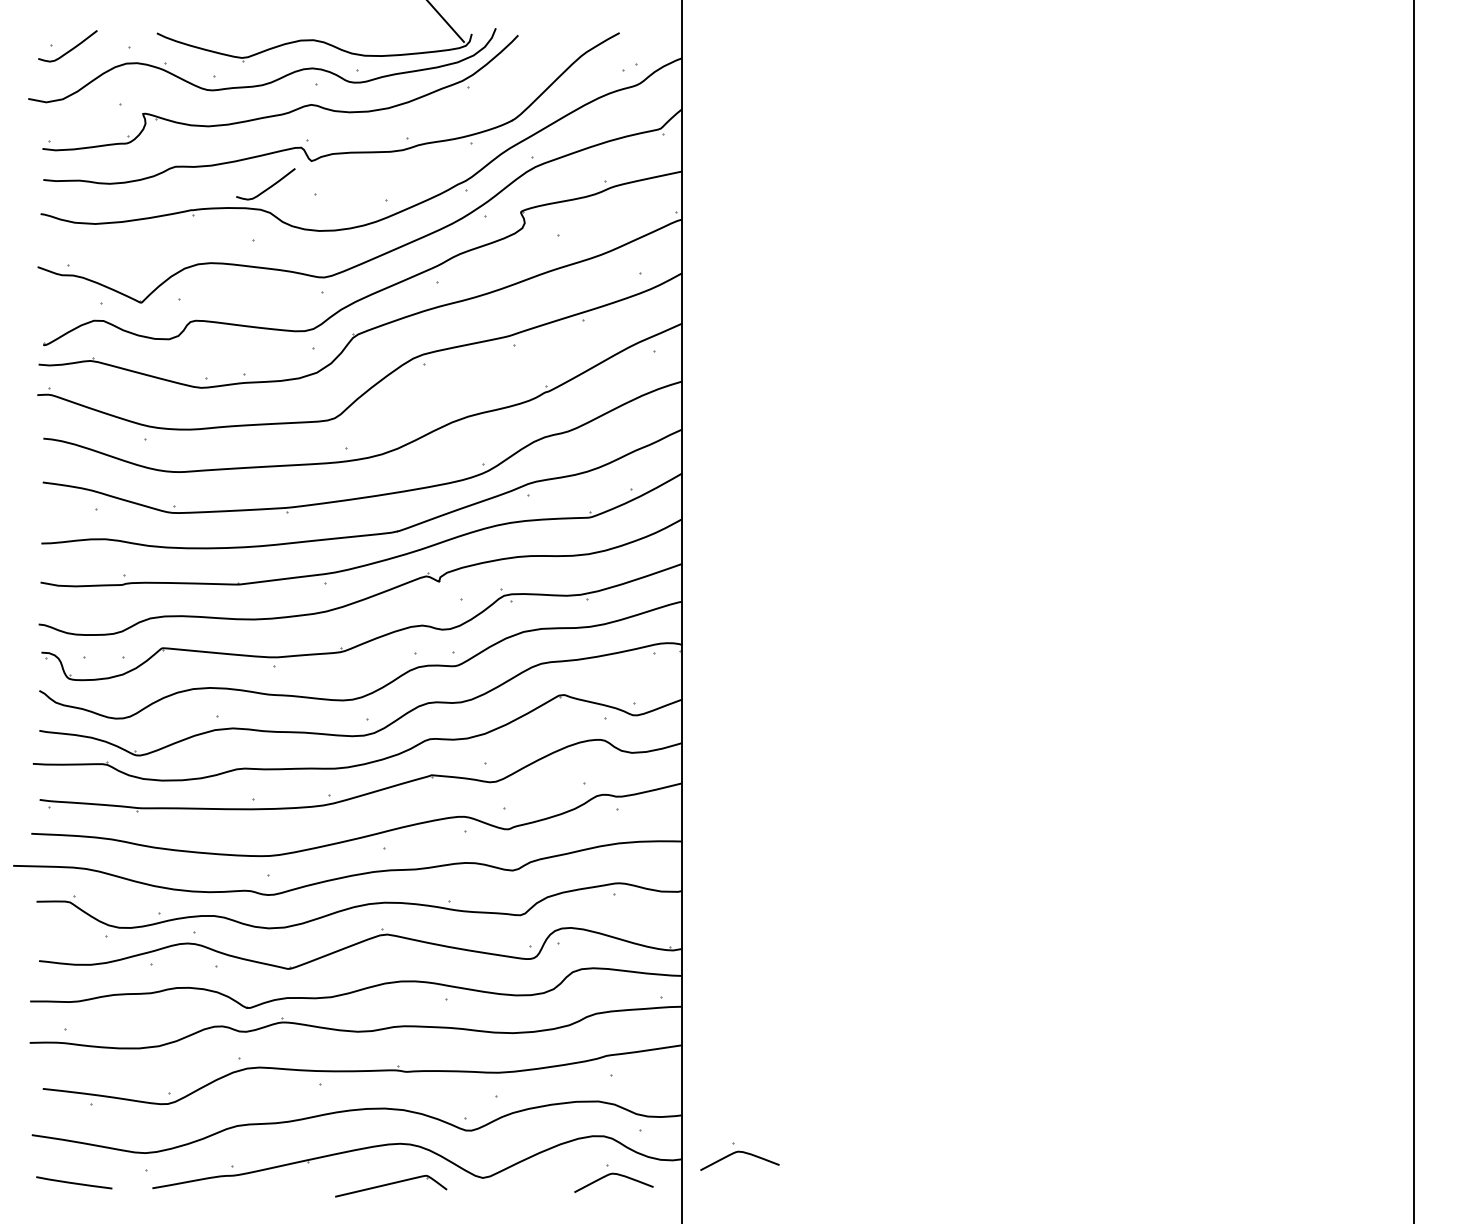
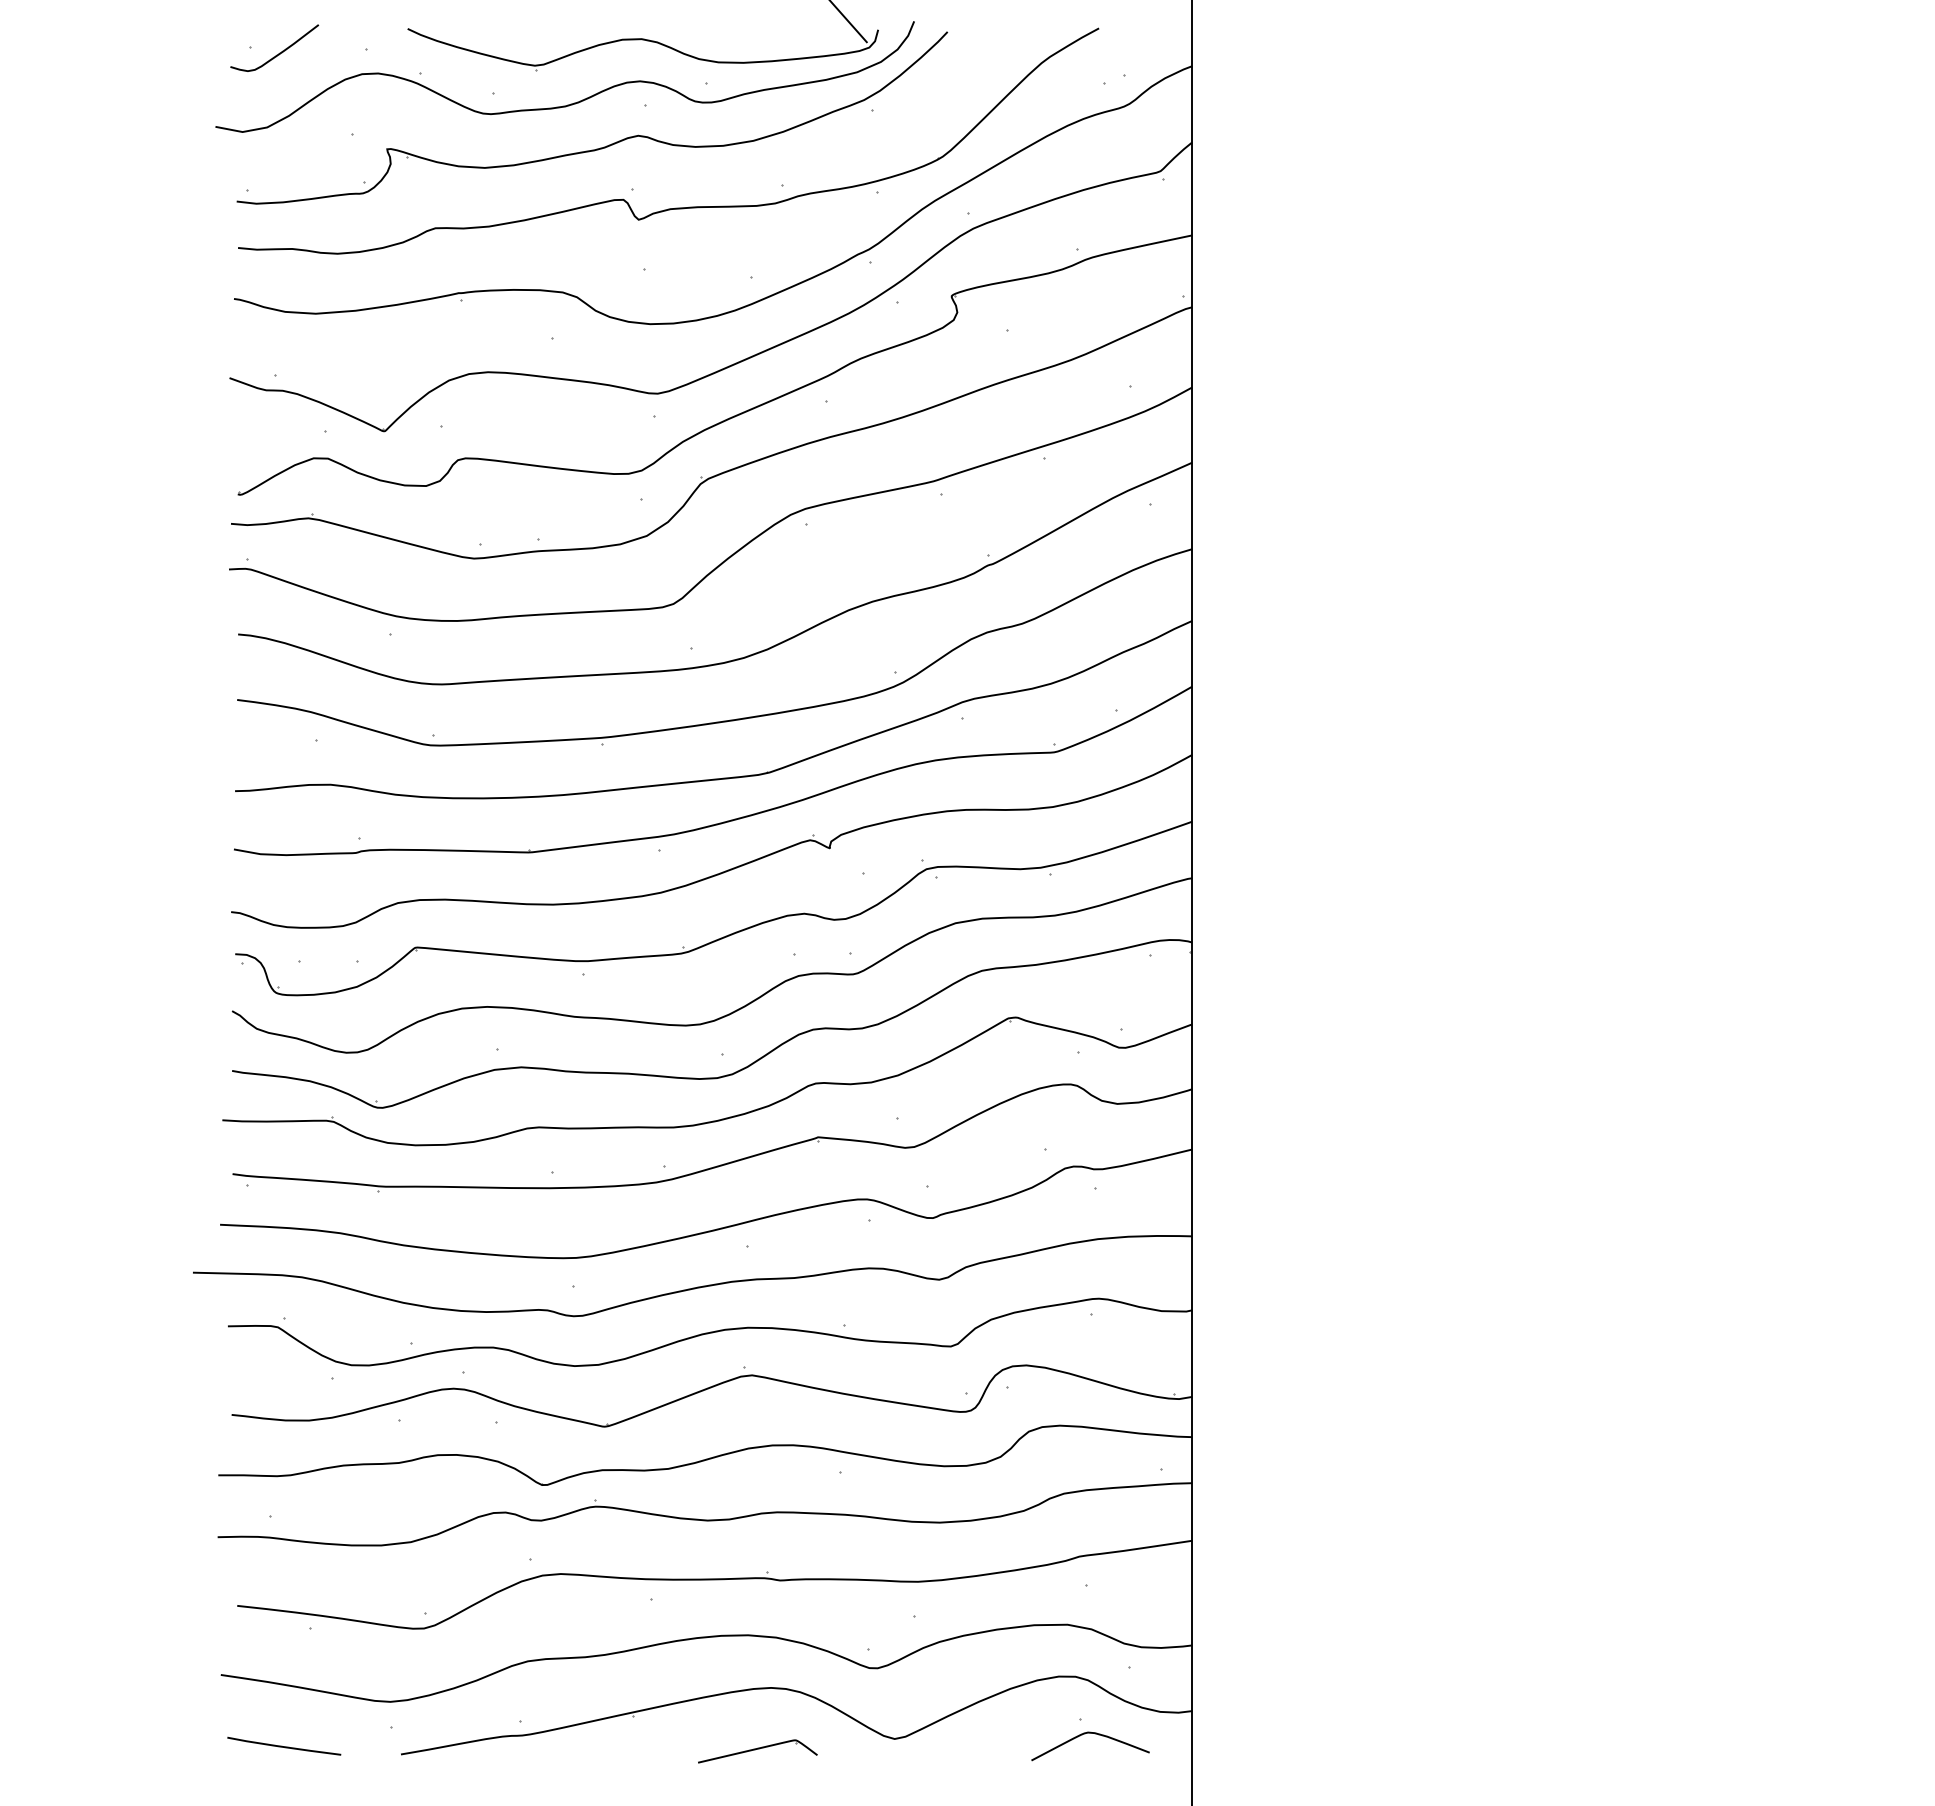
curve: (266, 188) -> (571, 260), removed
part: (739, 1156) -> (1278, 1706), removed
part: (391, 1186) -> (758, 1751), size x0.71

